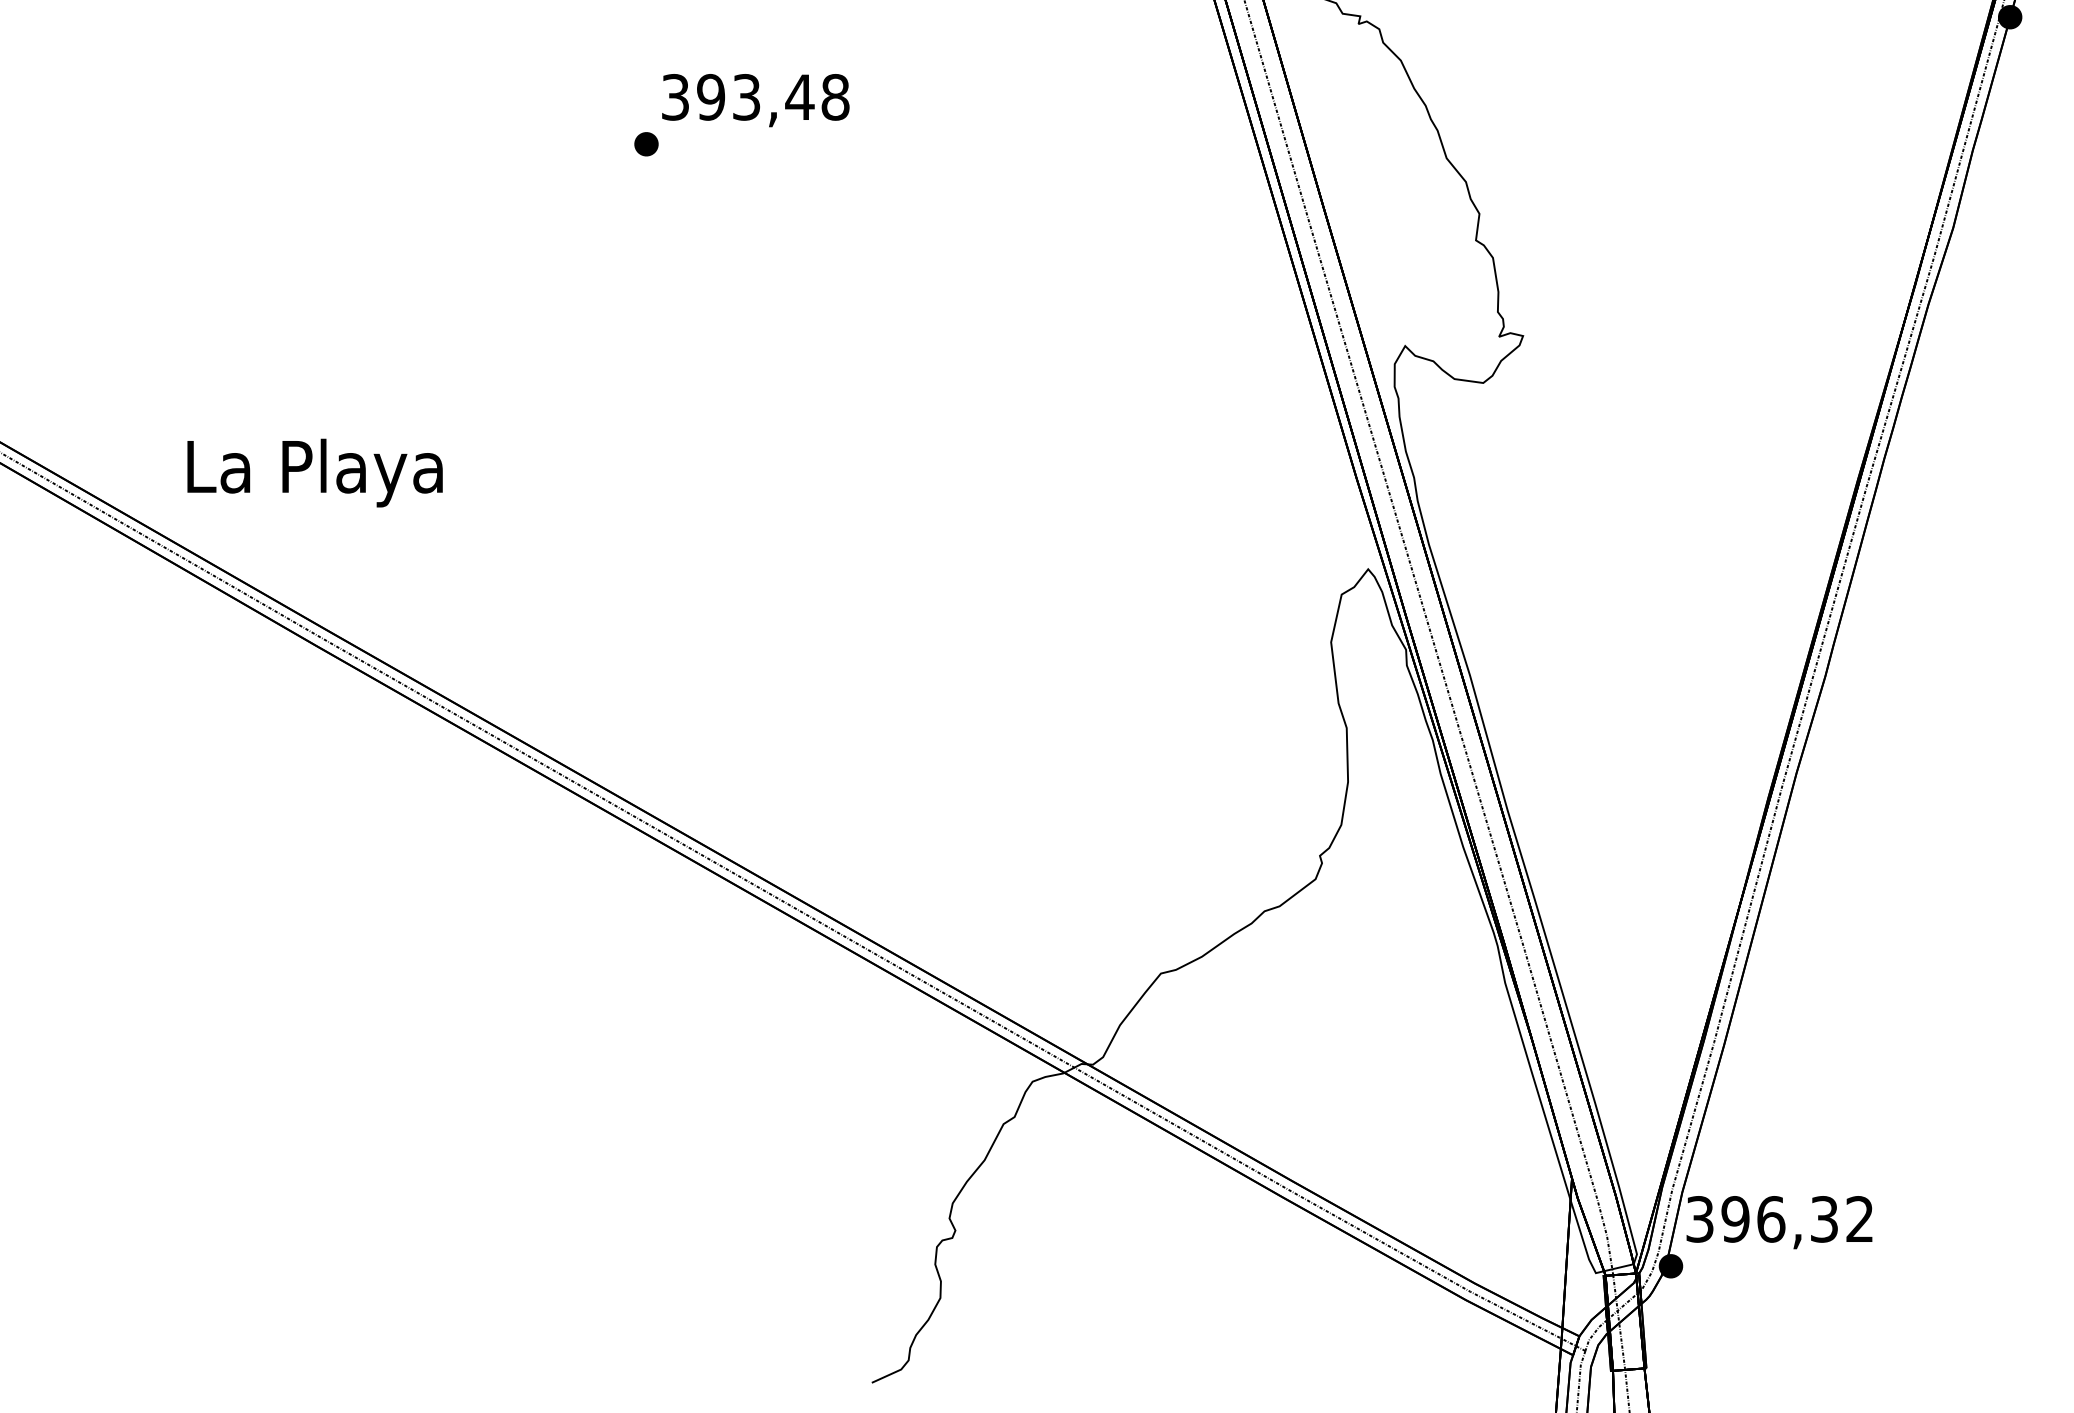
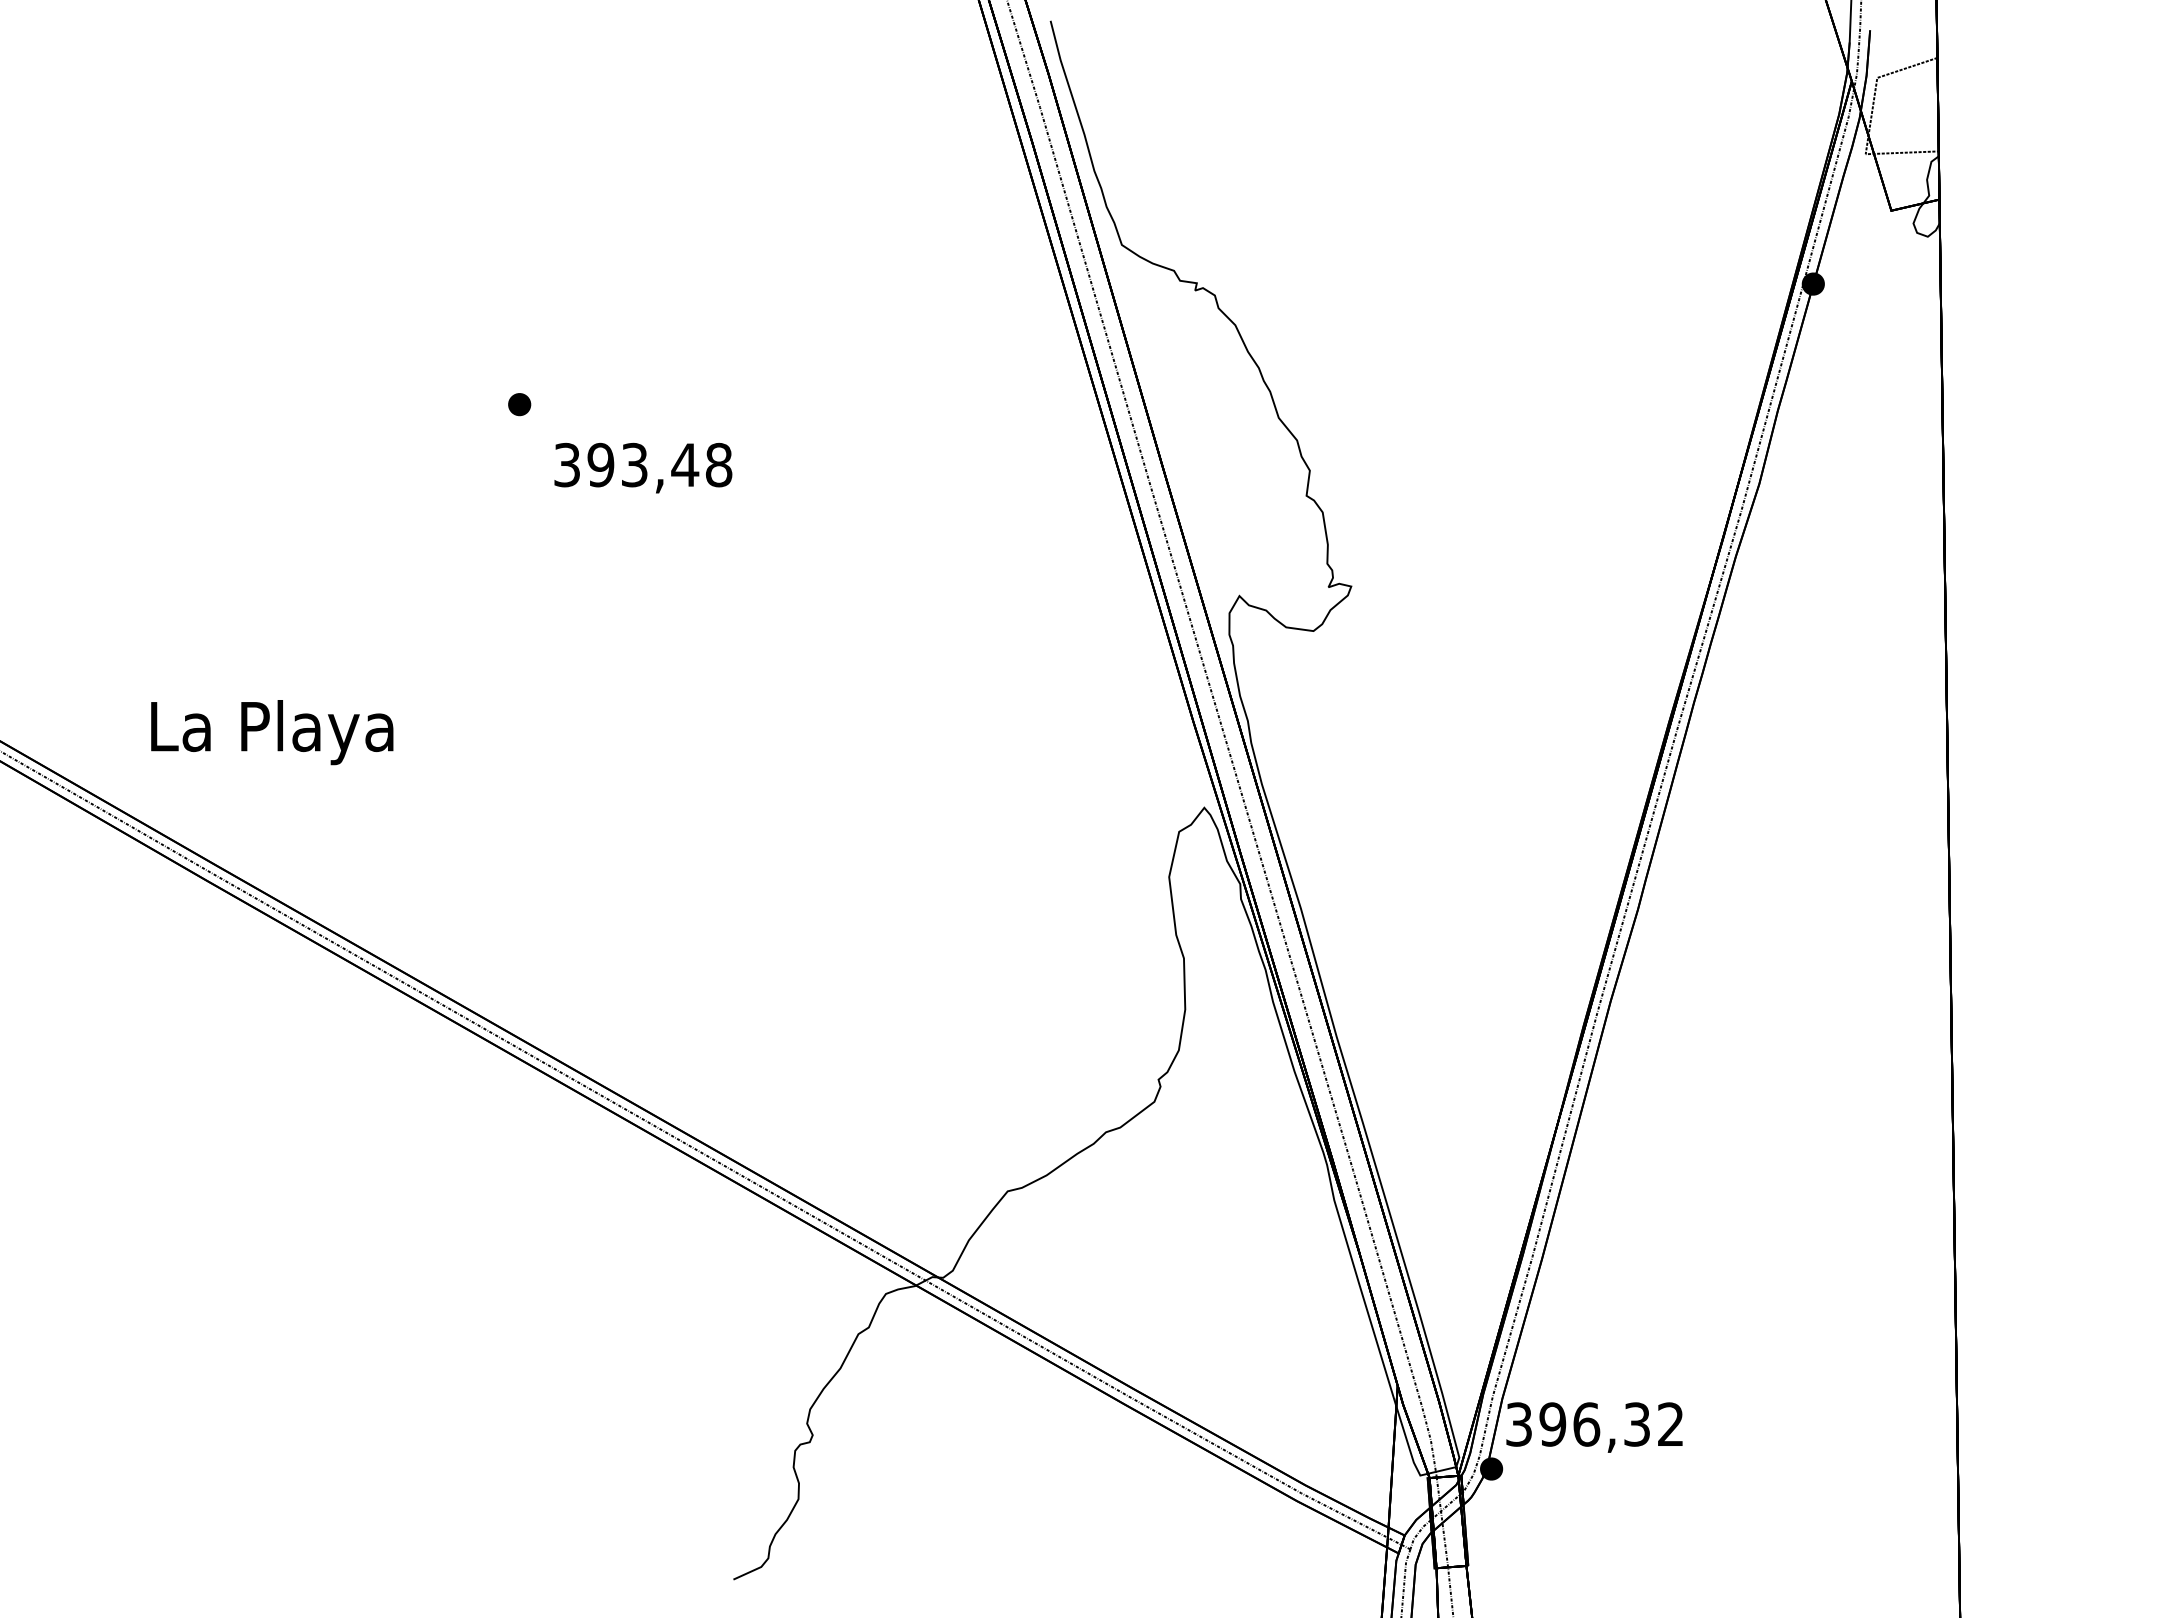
text: (755, 99) -> (643, 467), moved
text: (315, 473) -> (272, 732), moved

